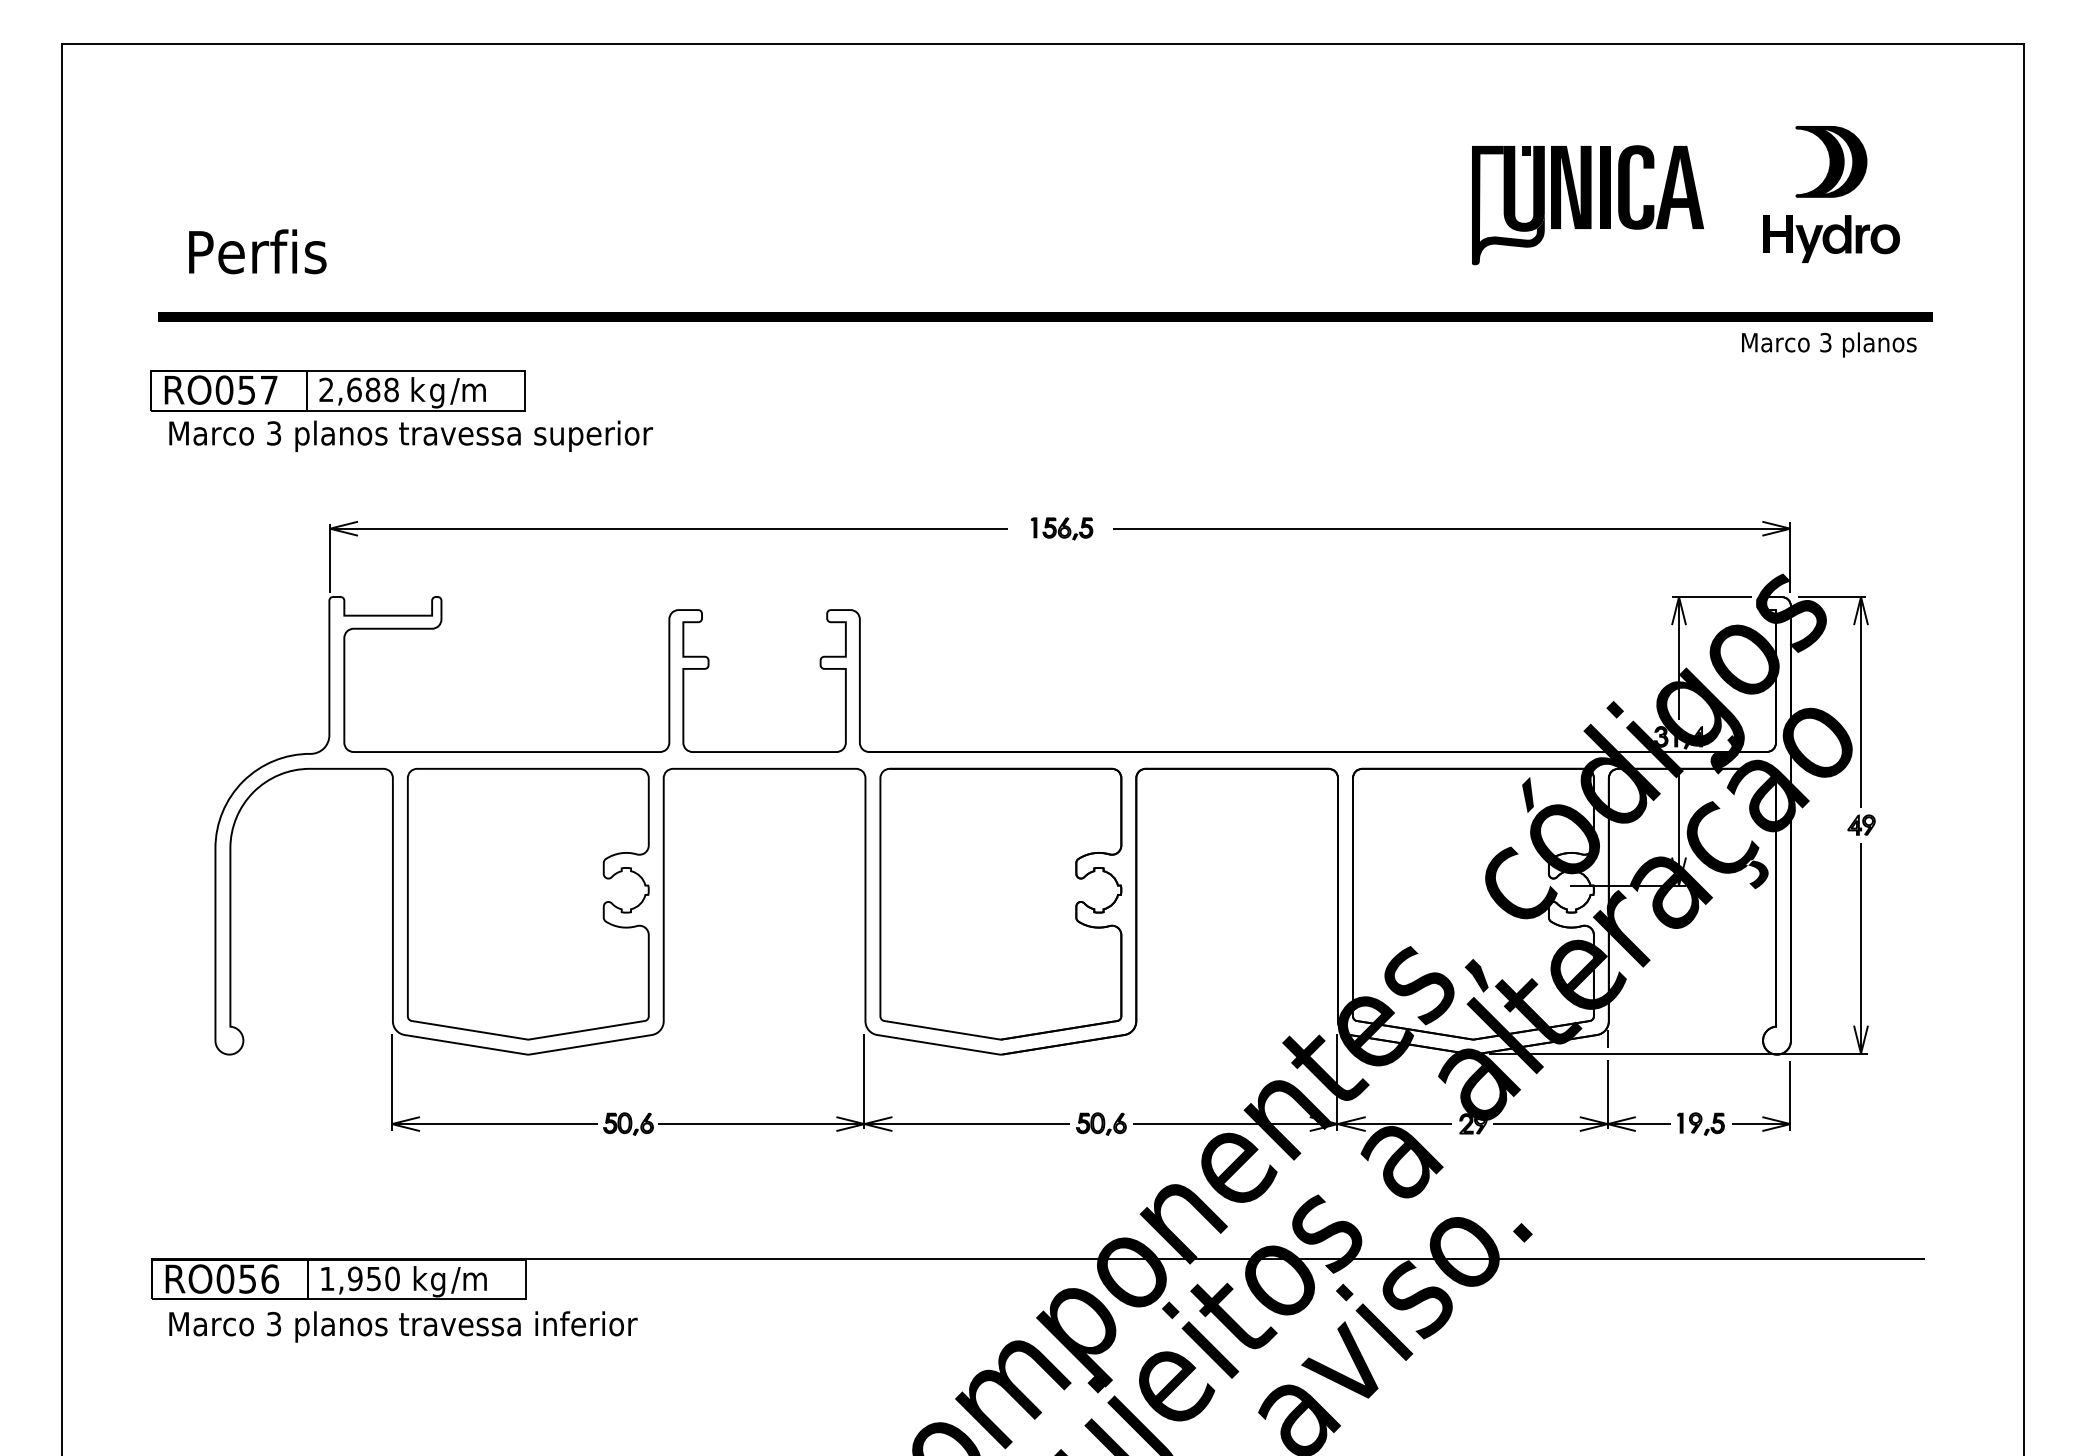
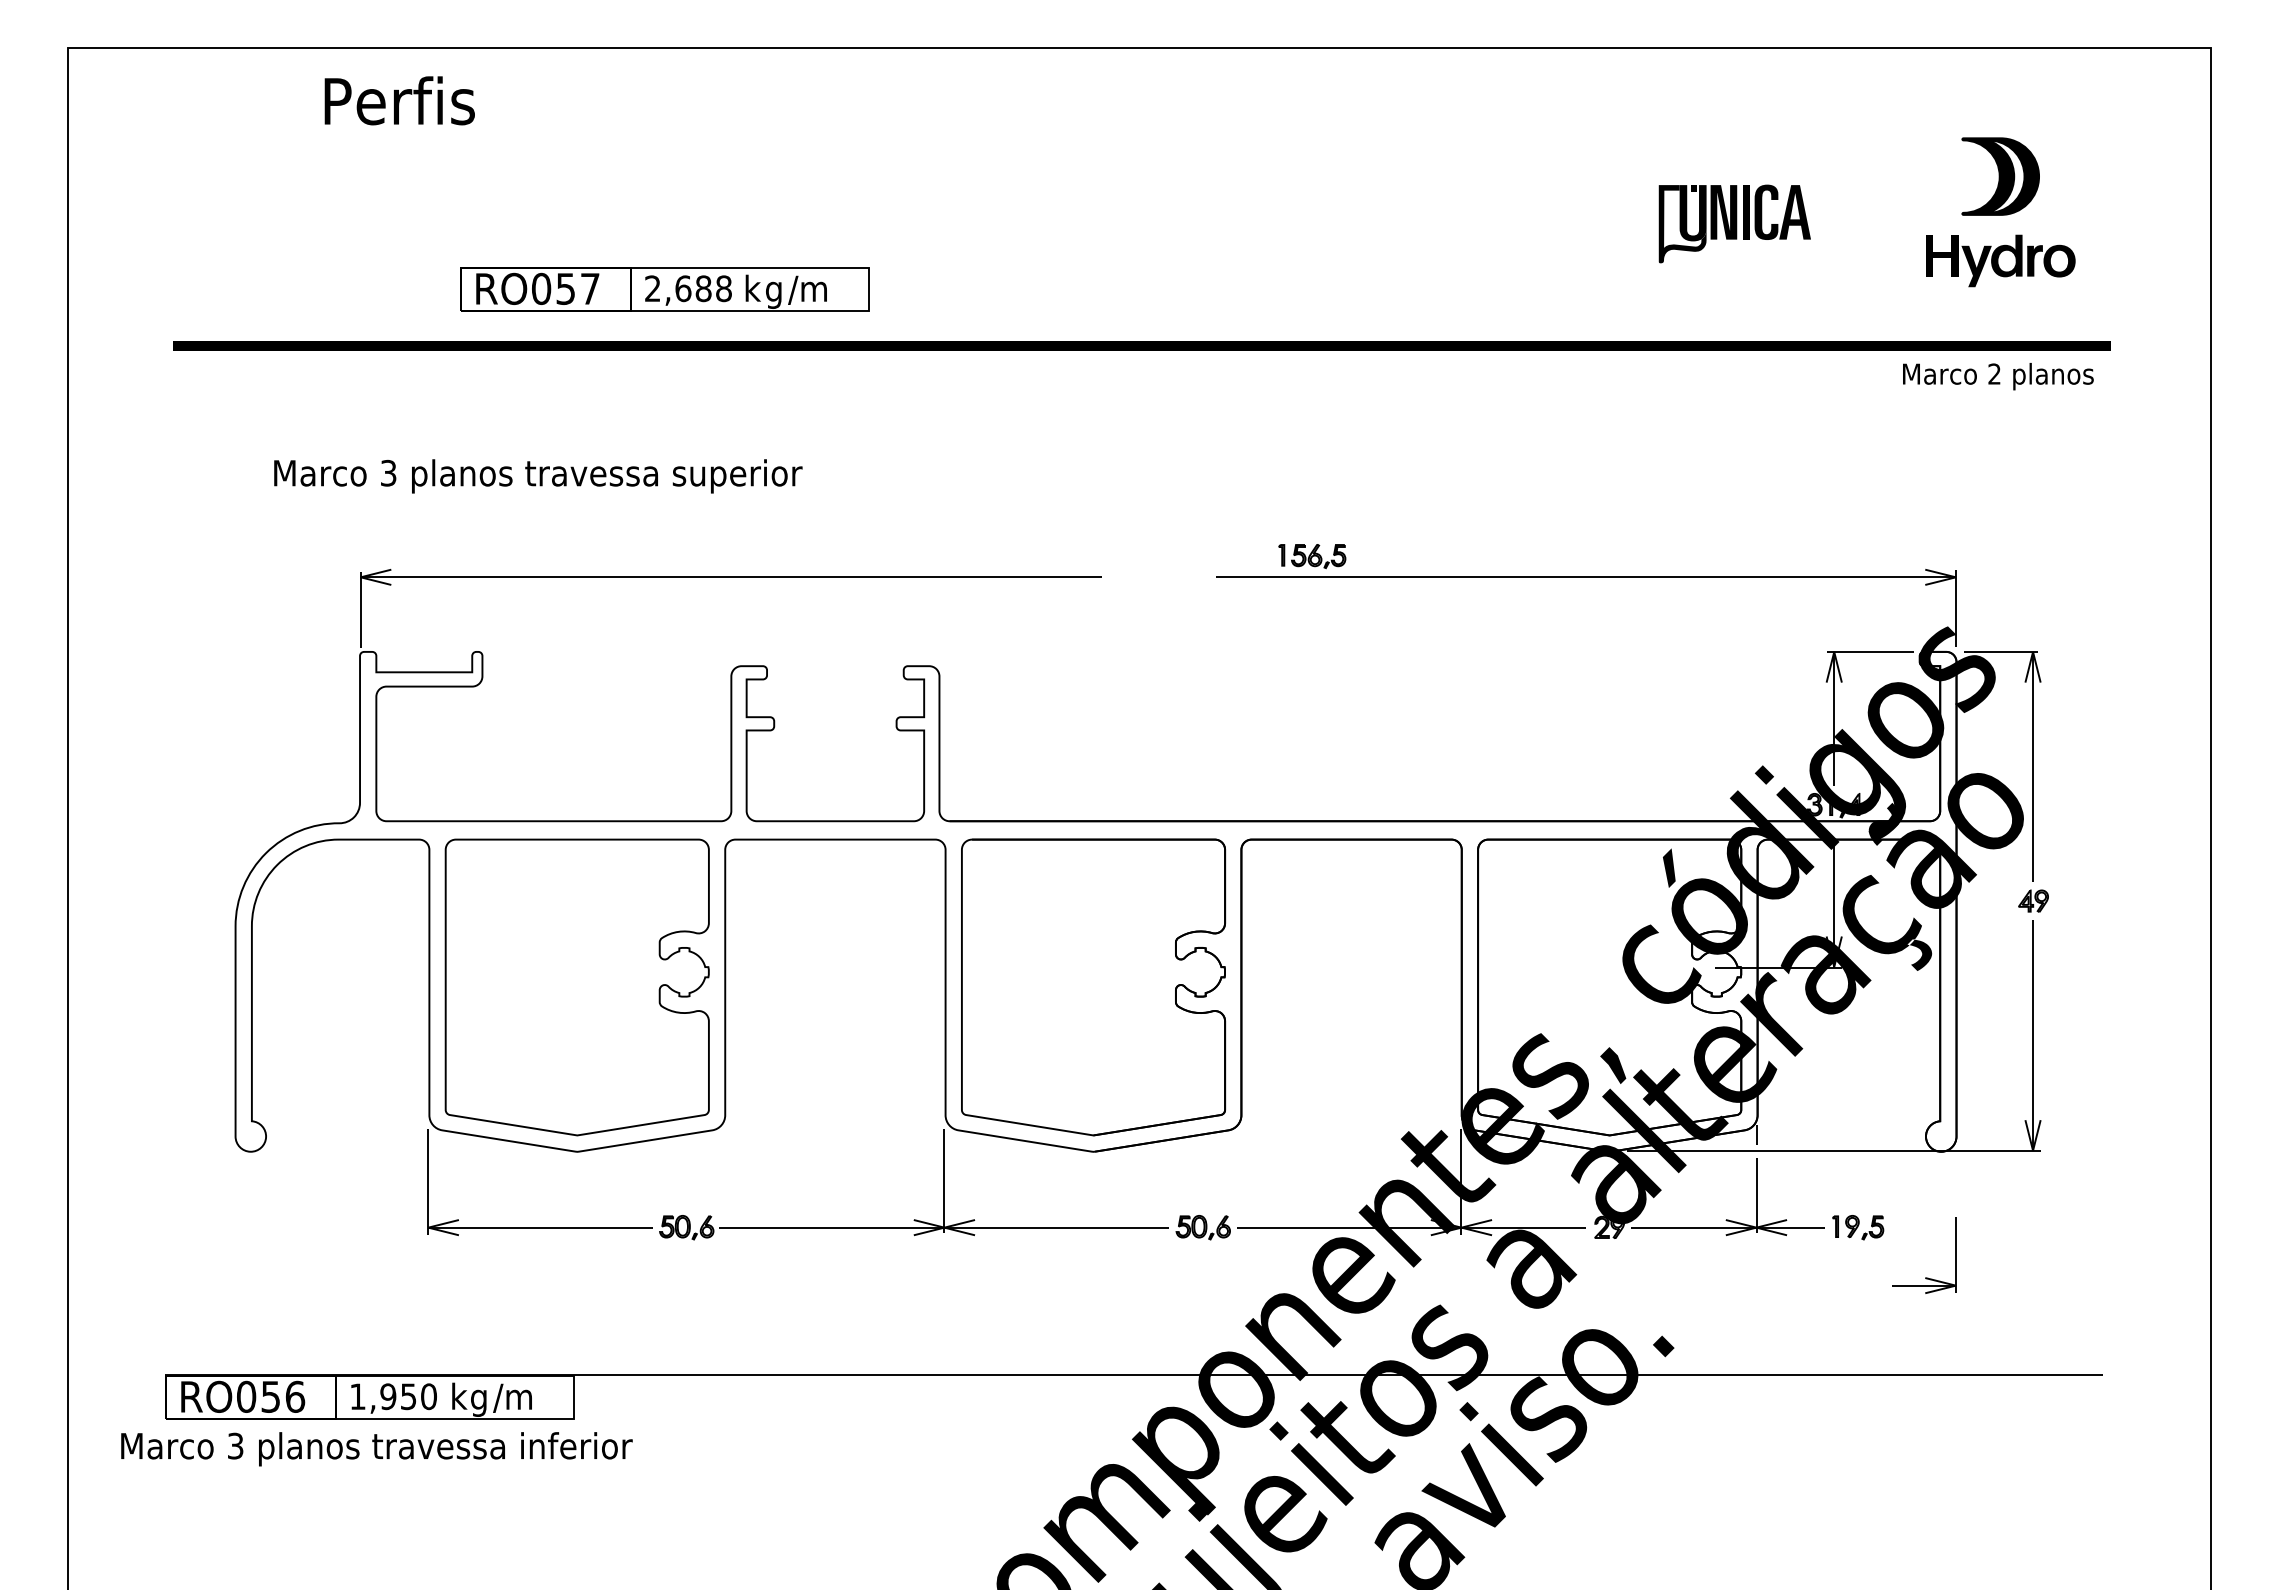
part: (1587, 204) -> (1734, 223), size x0.6
text: (257, 251) -> (399, 100), moved
text: (1825, 342) -> (1994, 373), 3 -> 2
part: (337, 390) -> (664, 289), moved
text: (411, 436) -> (538, 476), moved
part: (1062, 528) -> (1312, 556), moved
part: (1762, 1116) -> (1925, 1277), moved
text: (403, 1327) -> (376, 1449), moved

